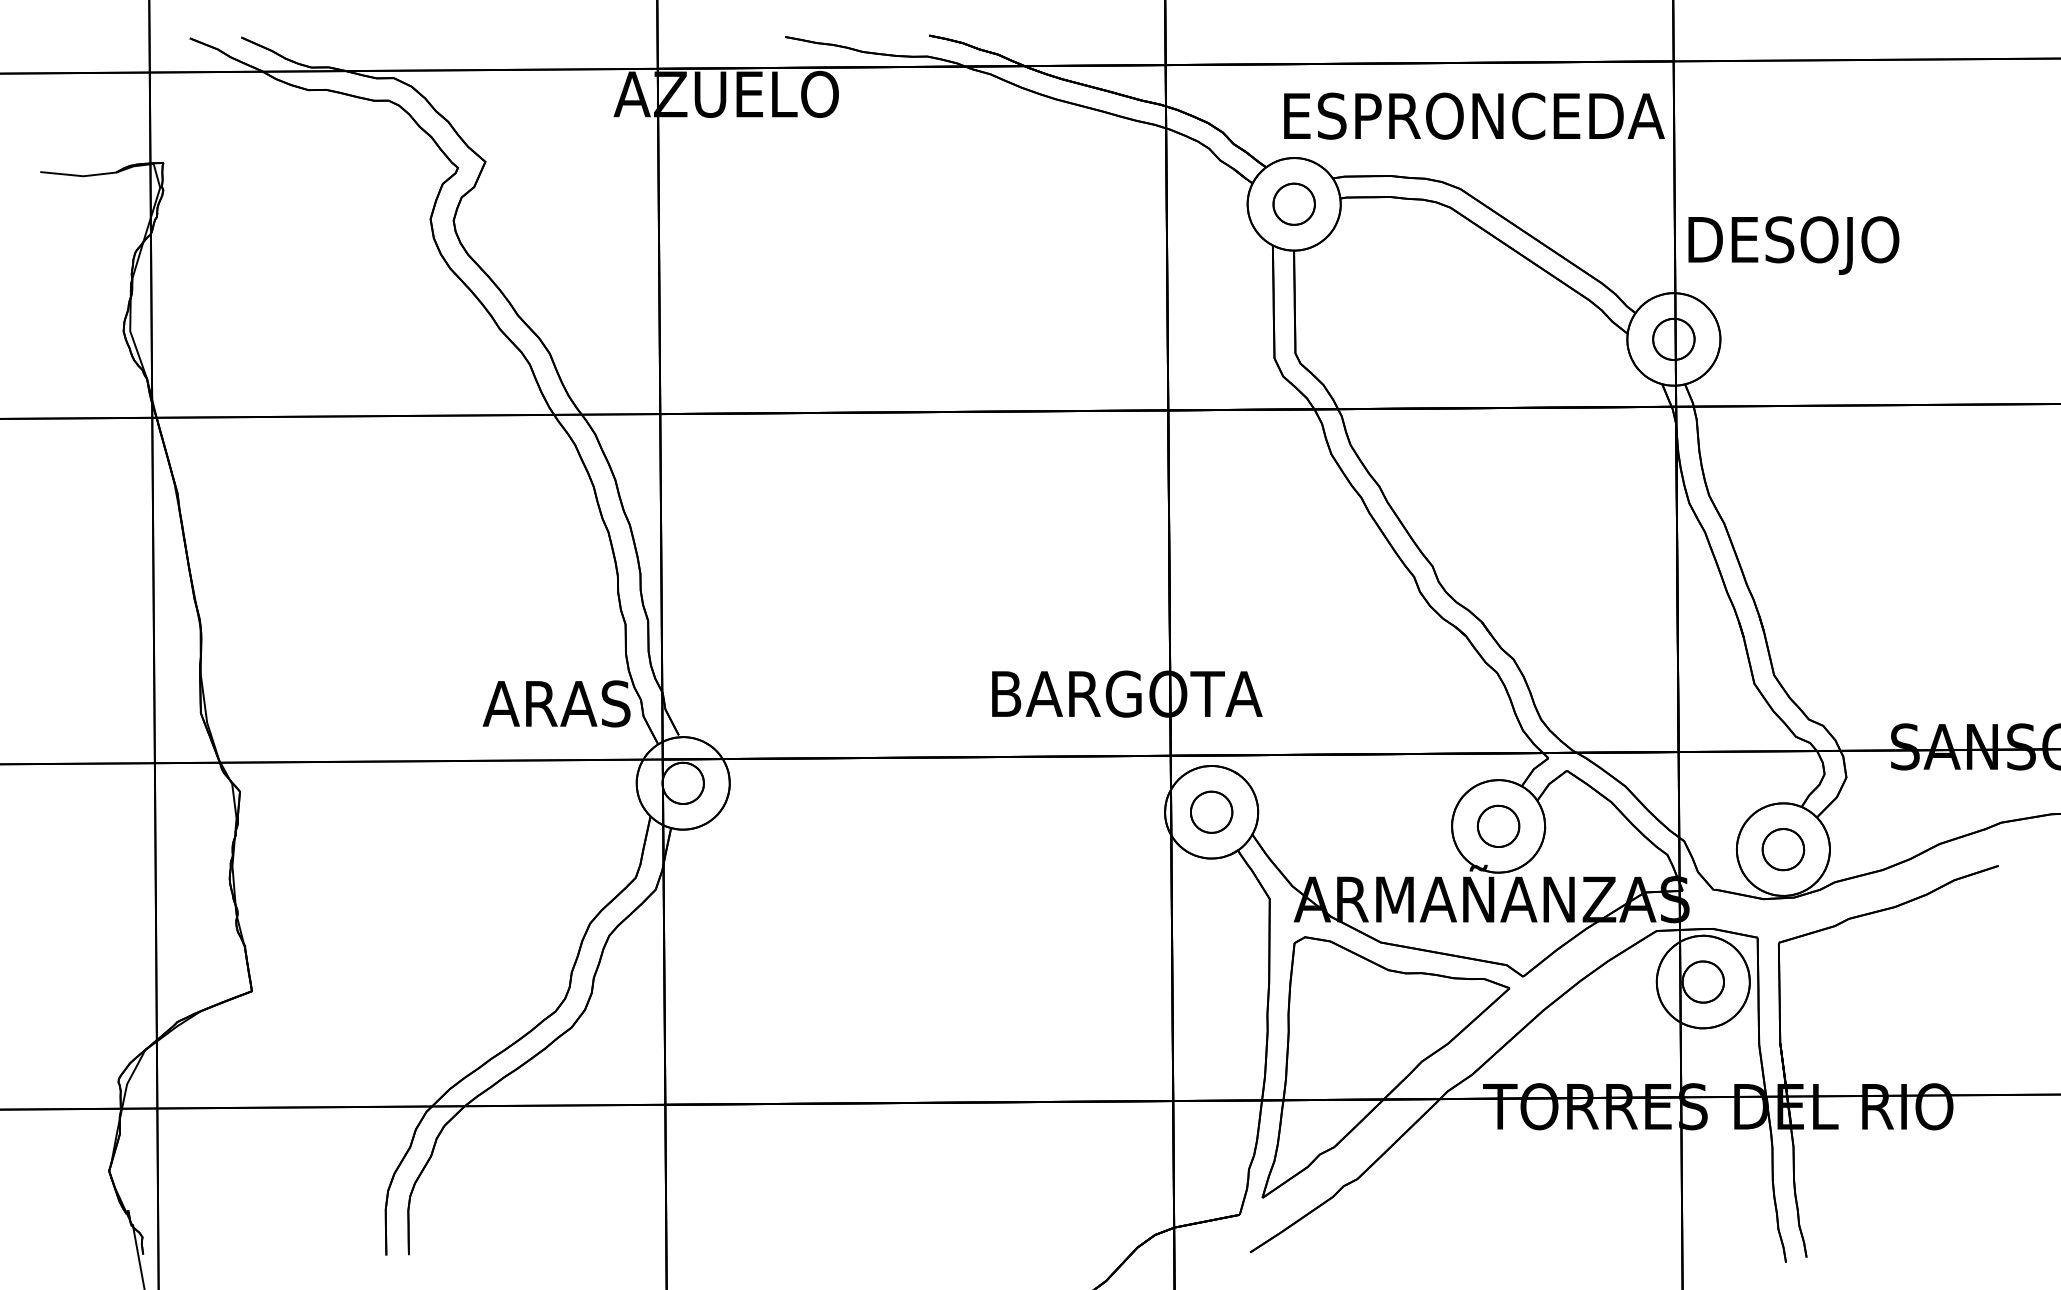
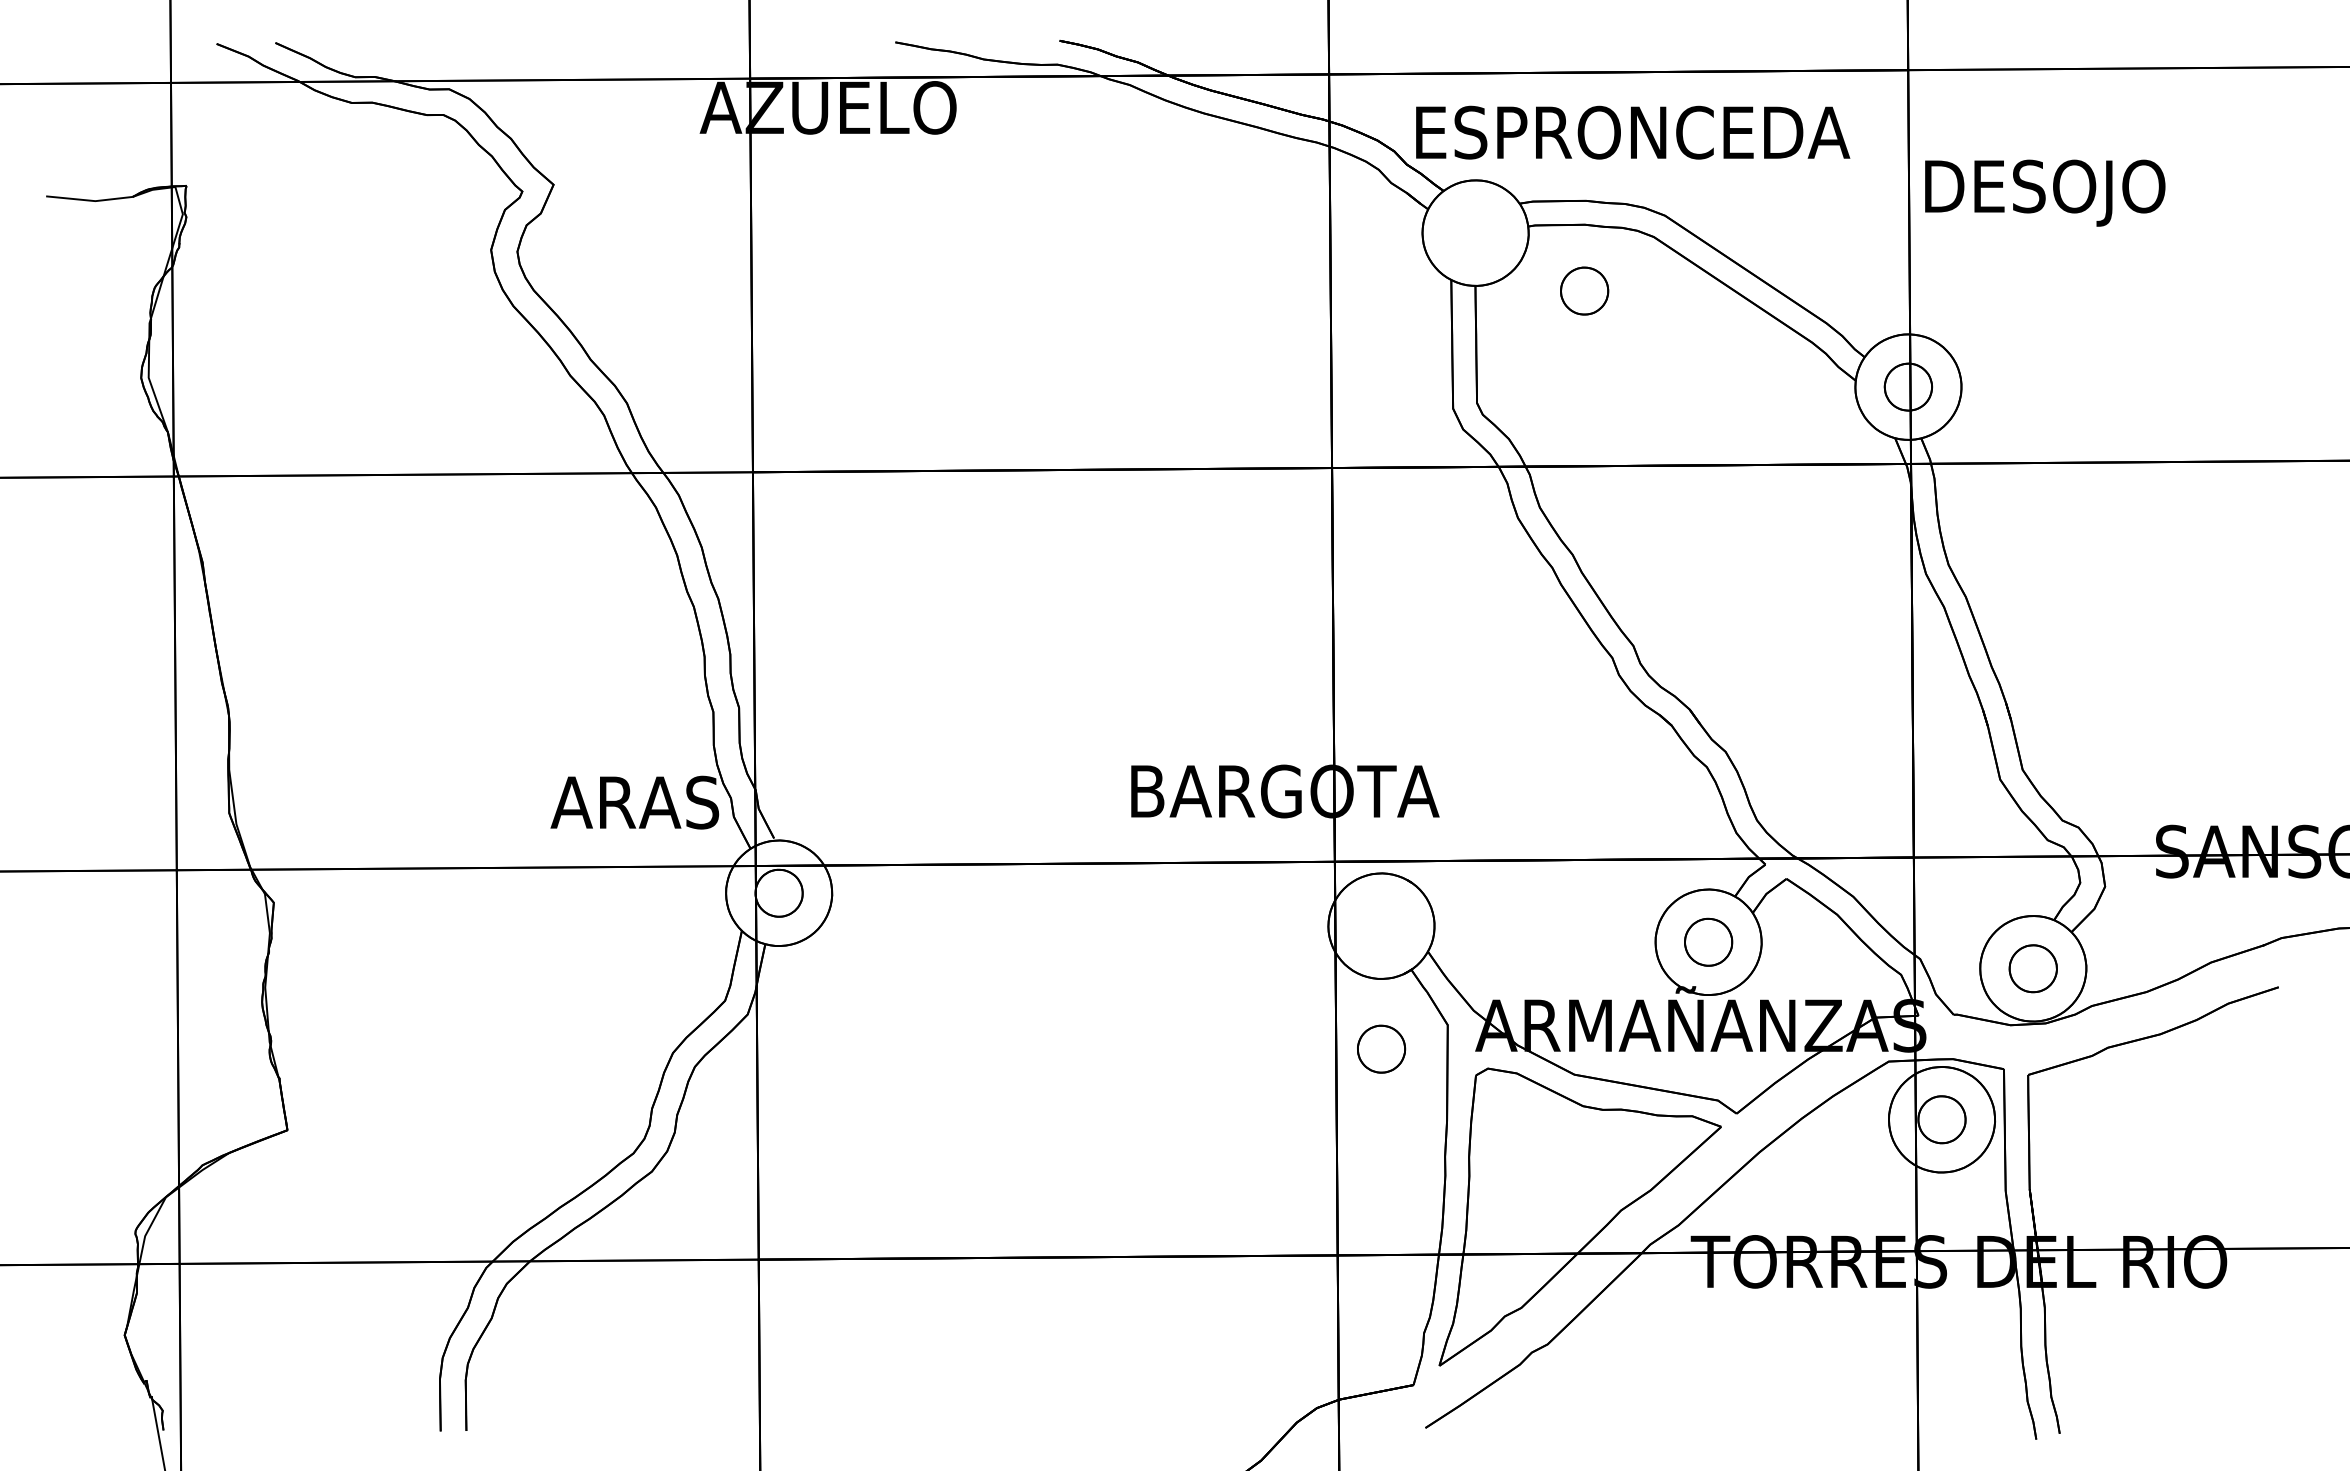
text: (1474, 116) -> (1633, 132), moved
part: (1294, 203) -> (1584, 290), moved
text: (1794, 244) -> (2045, 192), moved
part: (1211, 811) -> (1381, 1048), moved

